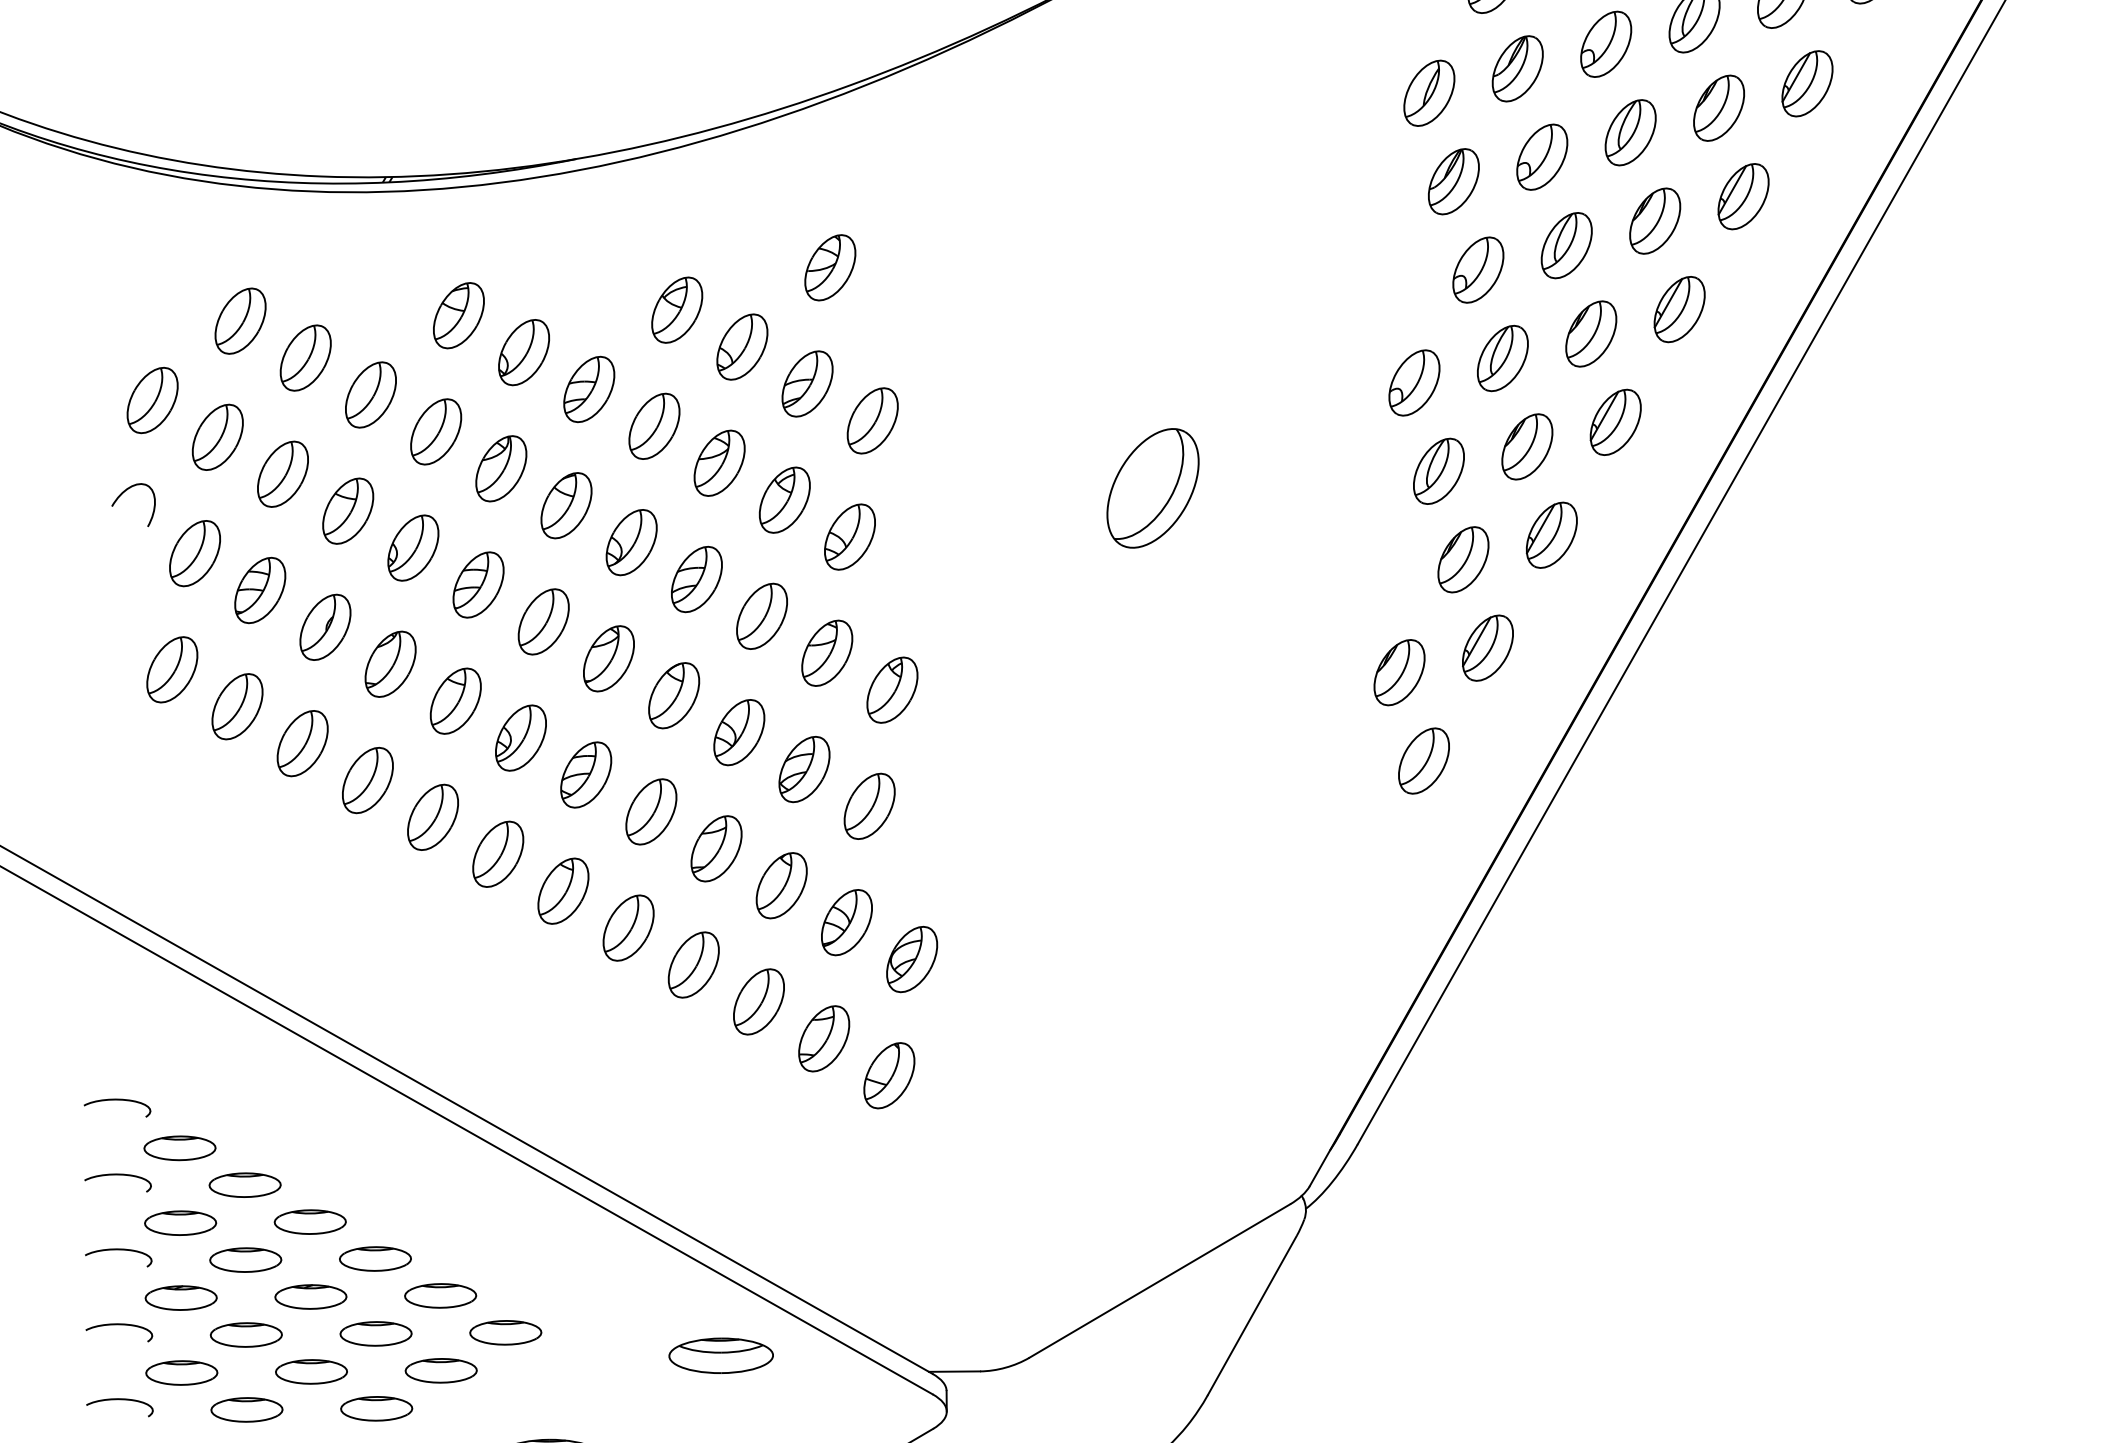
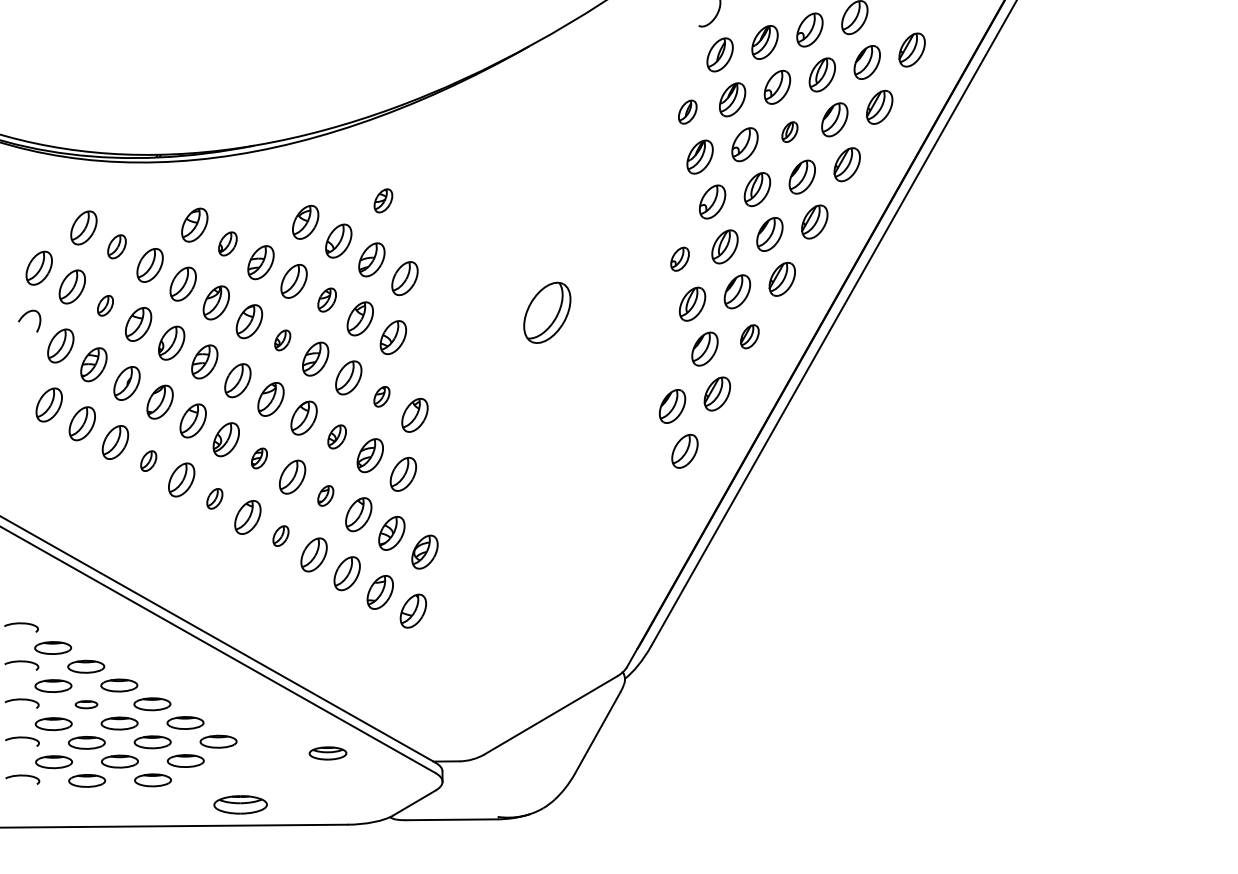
part: (1429, 91) -> (687, 111), size x0.7
part: (1629, 131) -> (789, 131), size x0.6
part: (830, 267) -> (383, 200), size x0.7
part: (523, 351) -> (227, 243), size x0.7
part: (304, 357) -> (116, 246), size x0.7
part: (1413, 381) -> (679, 258), size x0.7
part: (718, 462) -> (326, 299), size x0.7
part: (283, 473) -> (105, 305), size x0.6
part: (1551, 534) -> (749, 336), size x0.7
part: (631, 542) -> (282, 340), size x0.6
part: (826, 652) -> (381, 396), size x0.6
part: (737, 731) -> (336, 436), size x0.7
part: (586, 775) -> (259, 458), size x0.6
part: (367, 779) -> (148, 460), size x0.6
part: (716, 847) -> (325, 495), size x0.6
part: (497, 853) -> (214, 498), size x0.6
part: (627, 926) -> (280, 535), size x0.6
part: (245, 1259) -> (86, 704), size x0.6
part: (720, 1355) -> (327, 753), size x0.7

